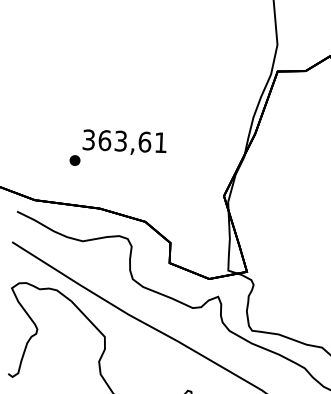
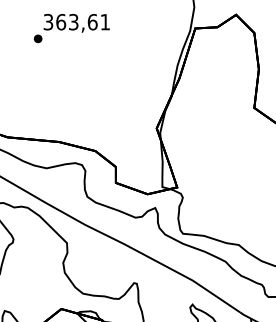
text: (117, 149) -> (71, 28), moved

